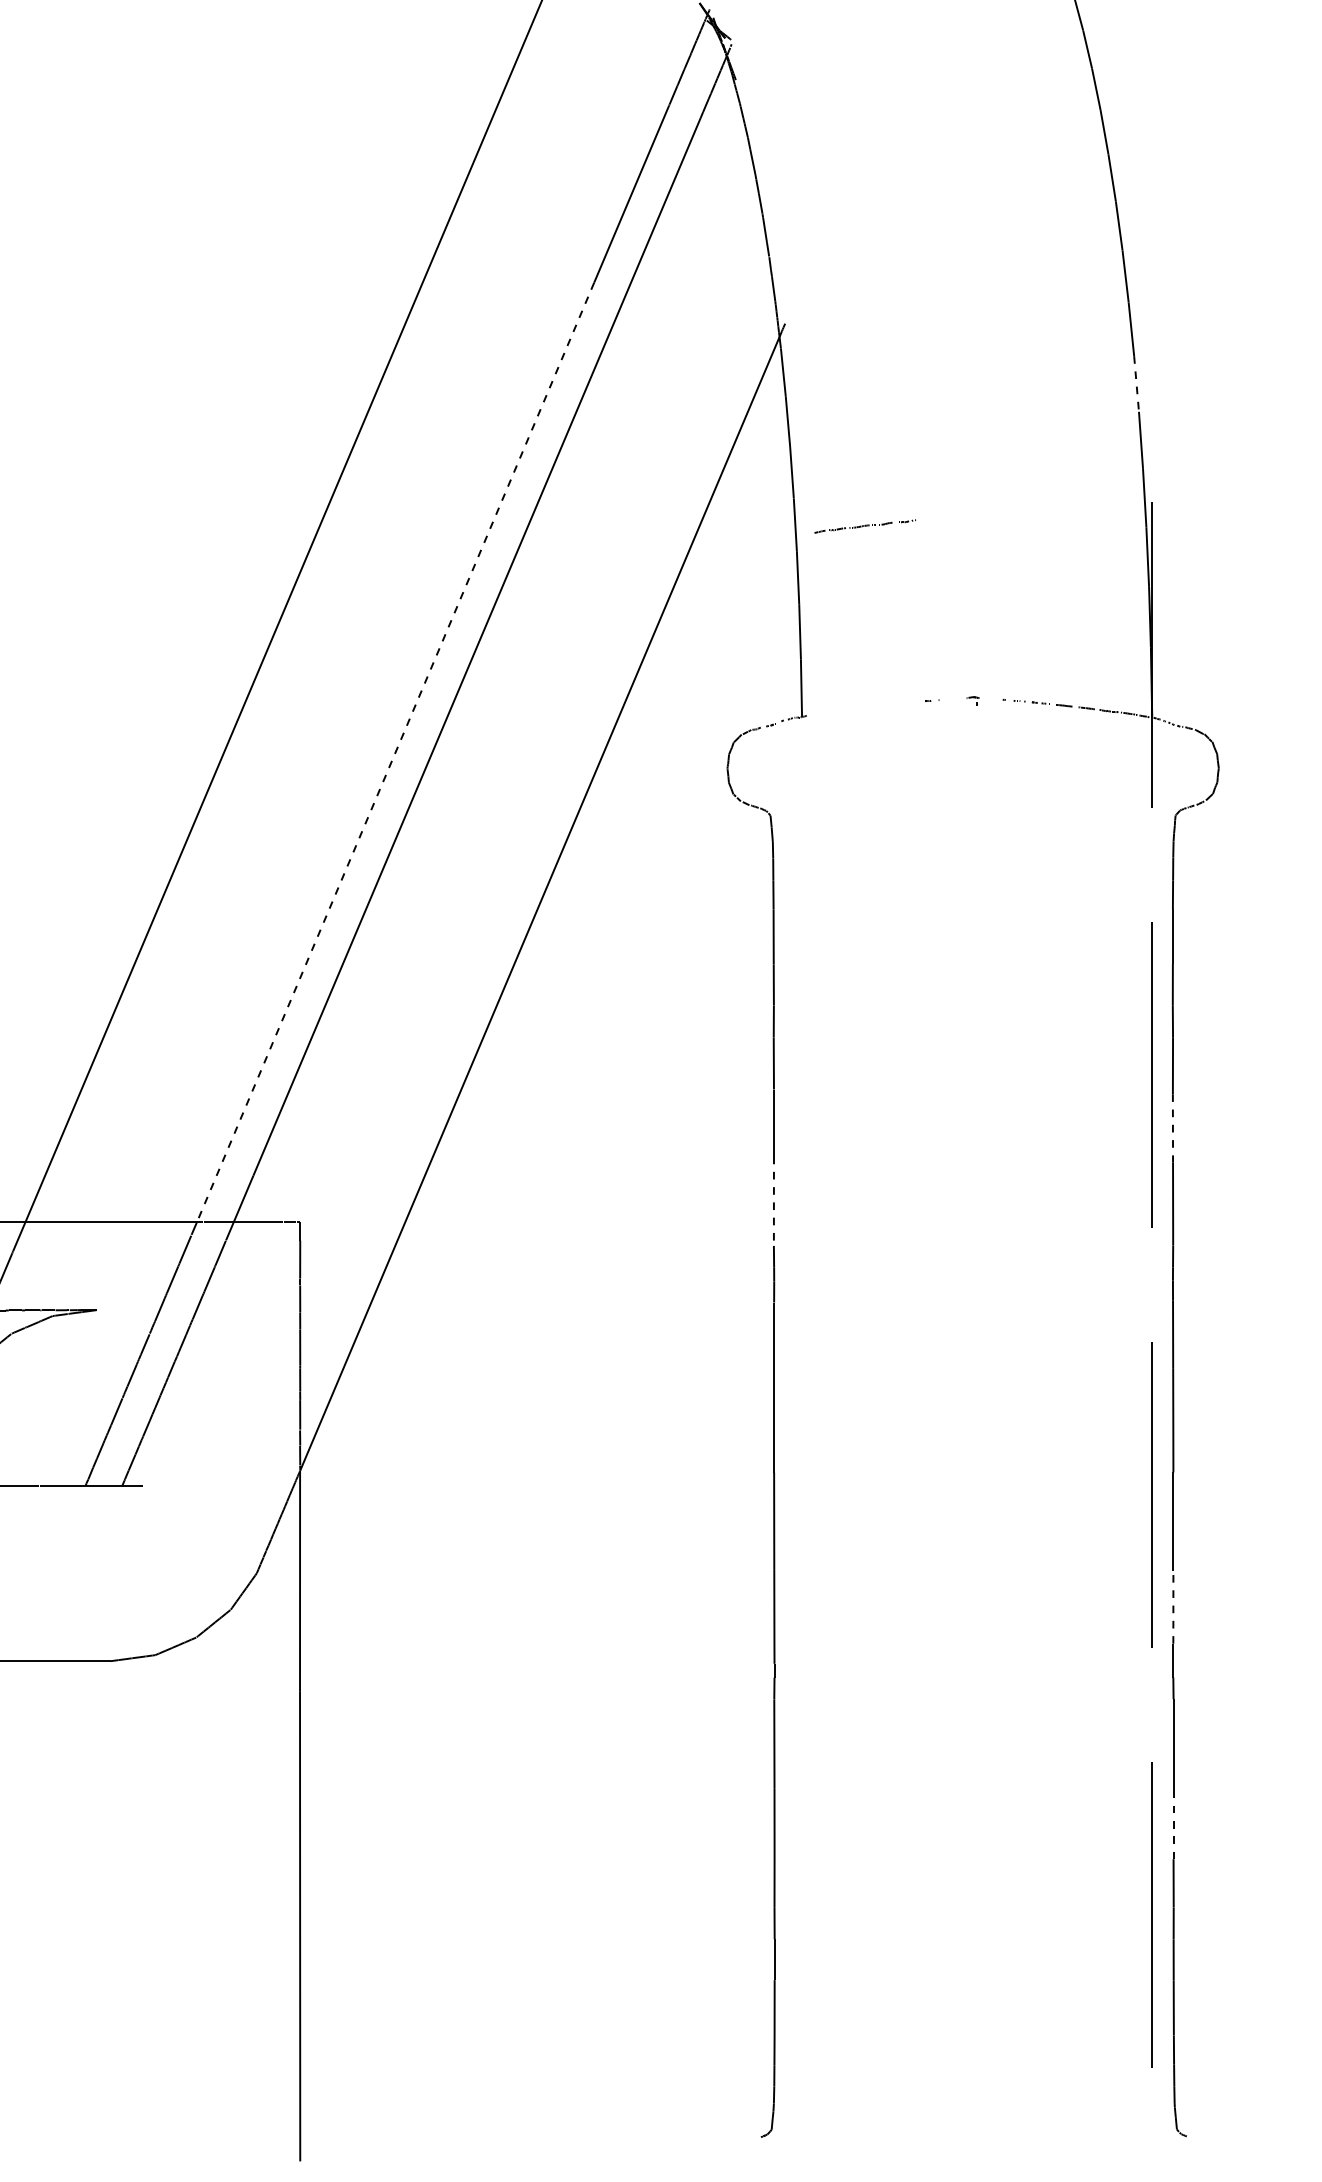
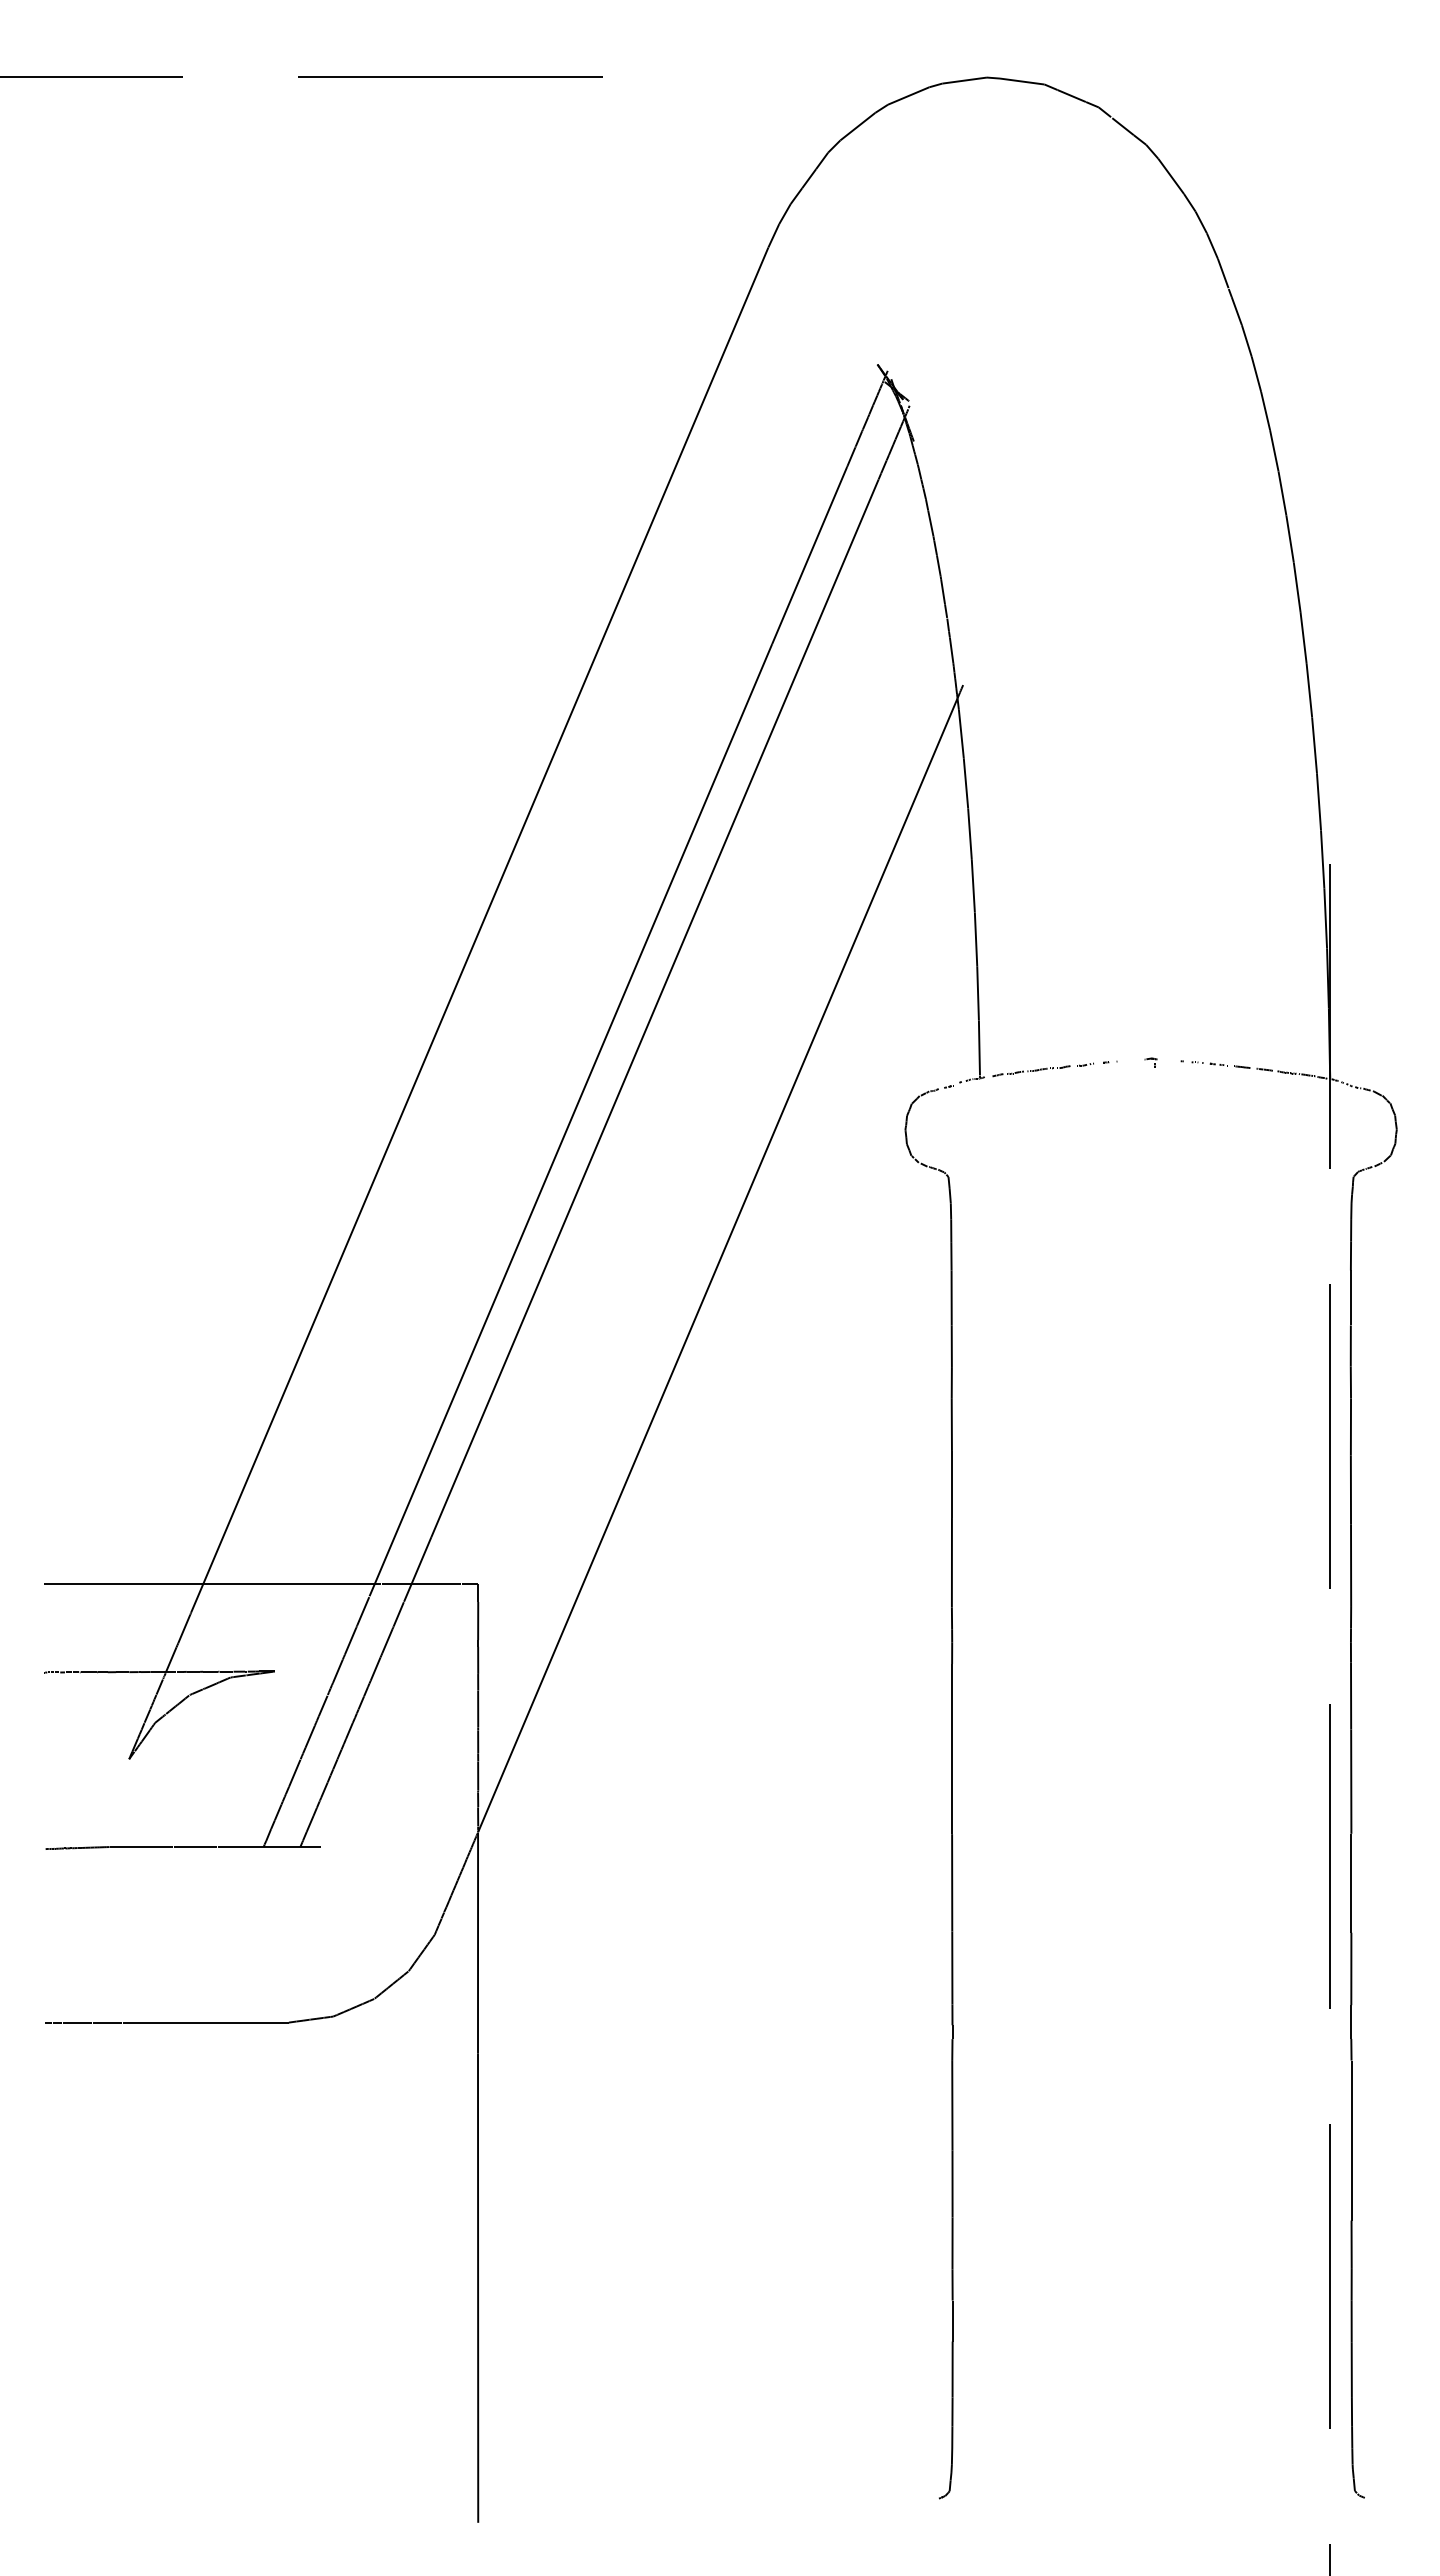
line: (1136, 384) -> (1314, 745), dashed -> solid
part: (864, 526) -> (1042, 1069), moved
line: (395, 753) -> (573, 1114), dashed -> solid
line: (1172, 1129) -> (1350, 1490), dashed -> solid
line: (773, 1201) -> (951, 1562), dashed -> solid
line: (1173, 1607) -> (1351, 1968), dashed -> solid
line: (1173, 1826) -> (1351, 2187), dashed -> solid

